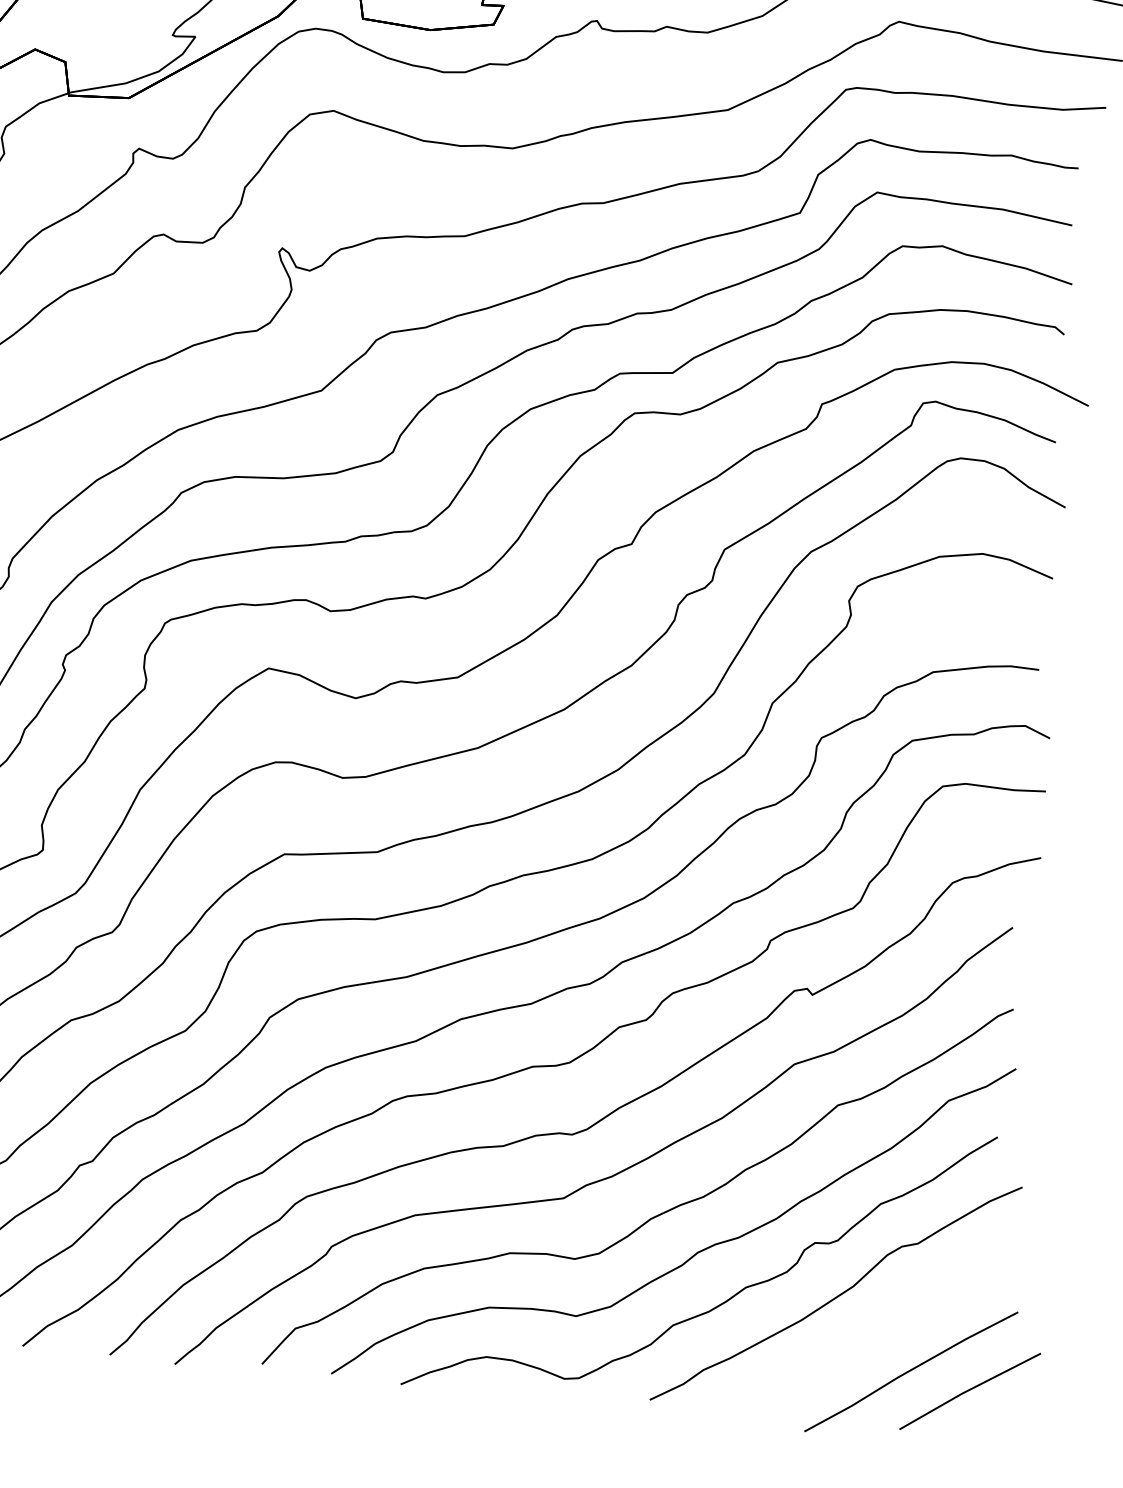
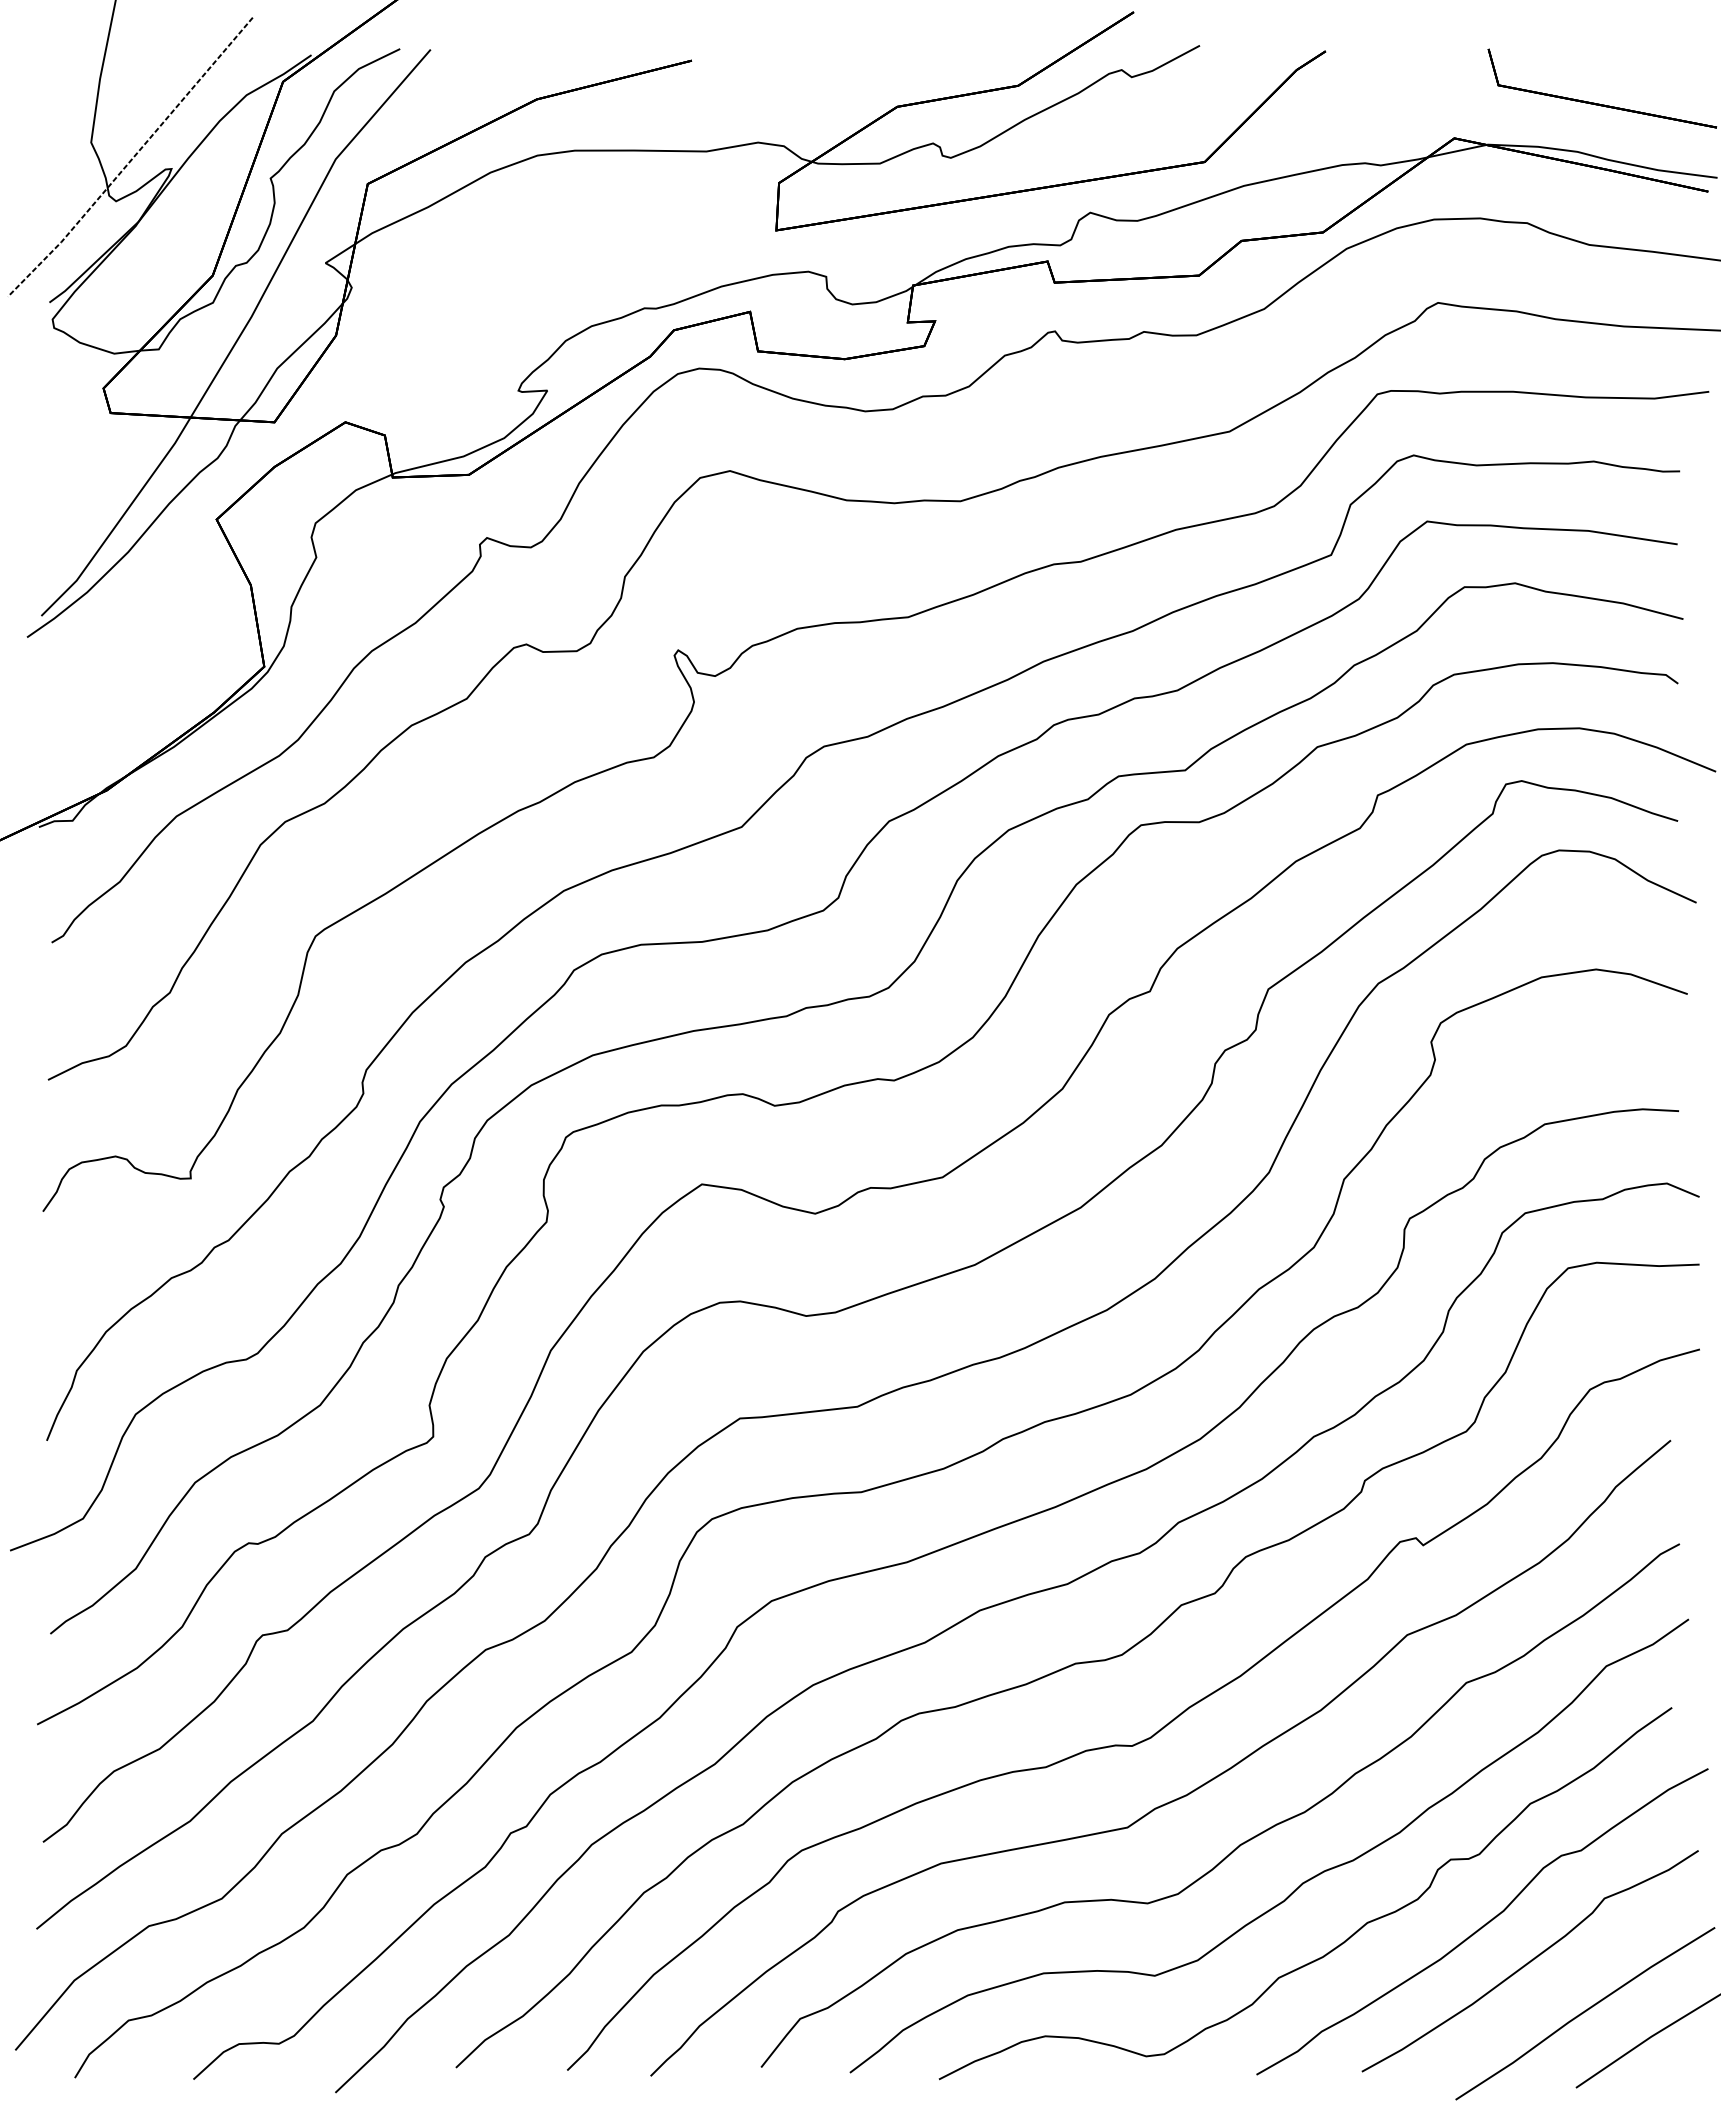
part: (870, 1327) -> (1529, 1961), added

